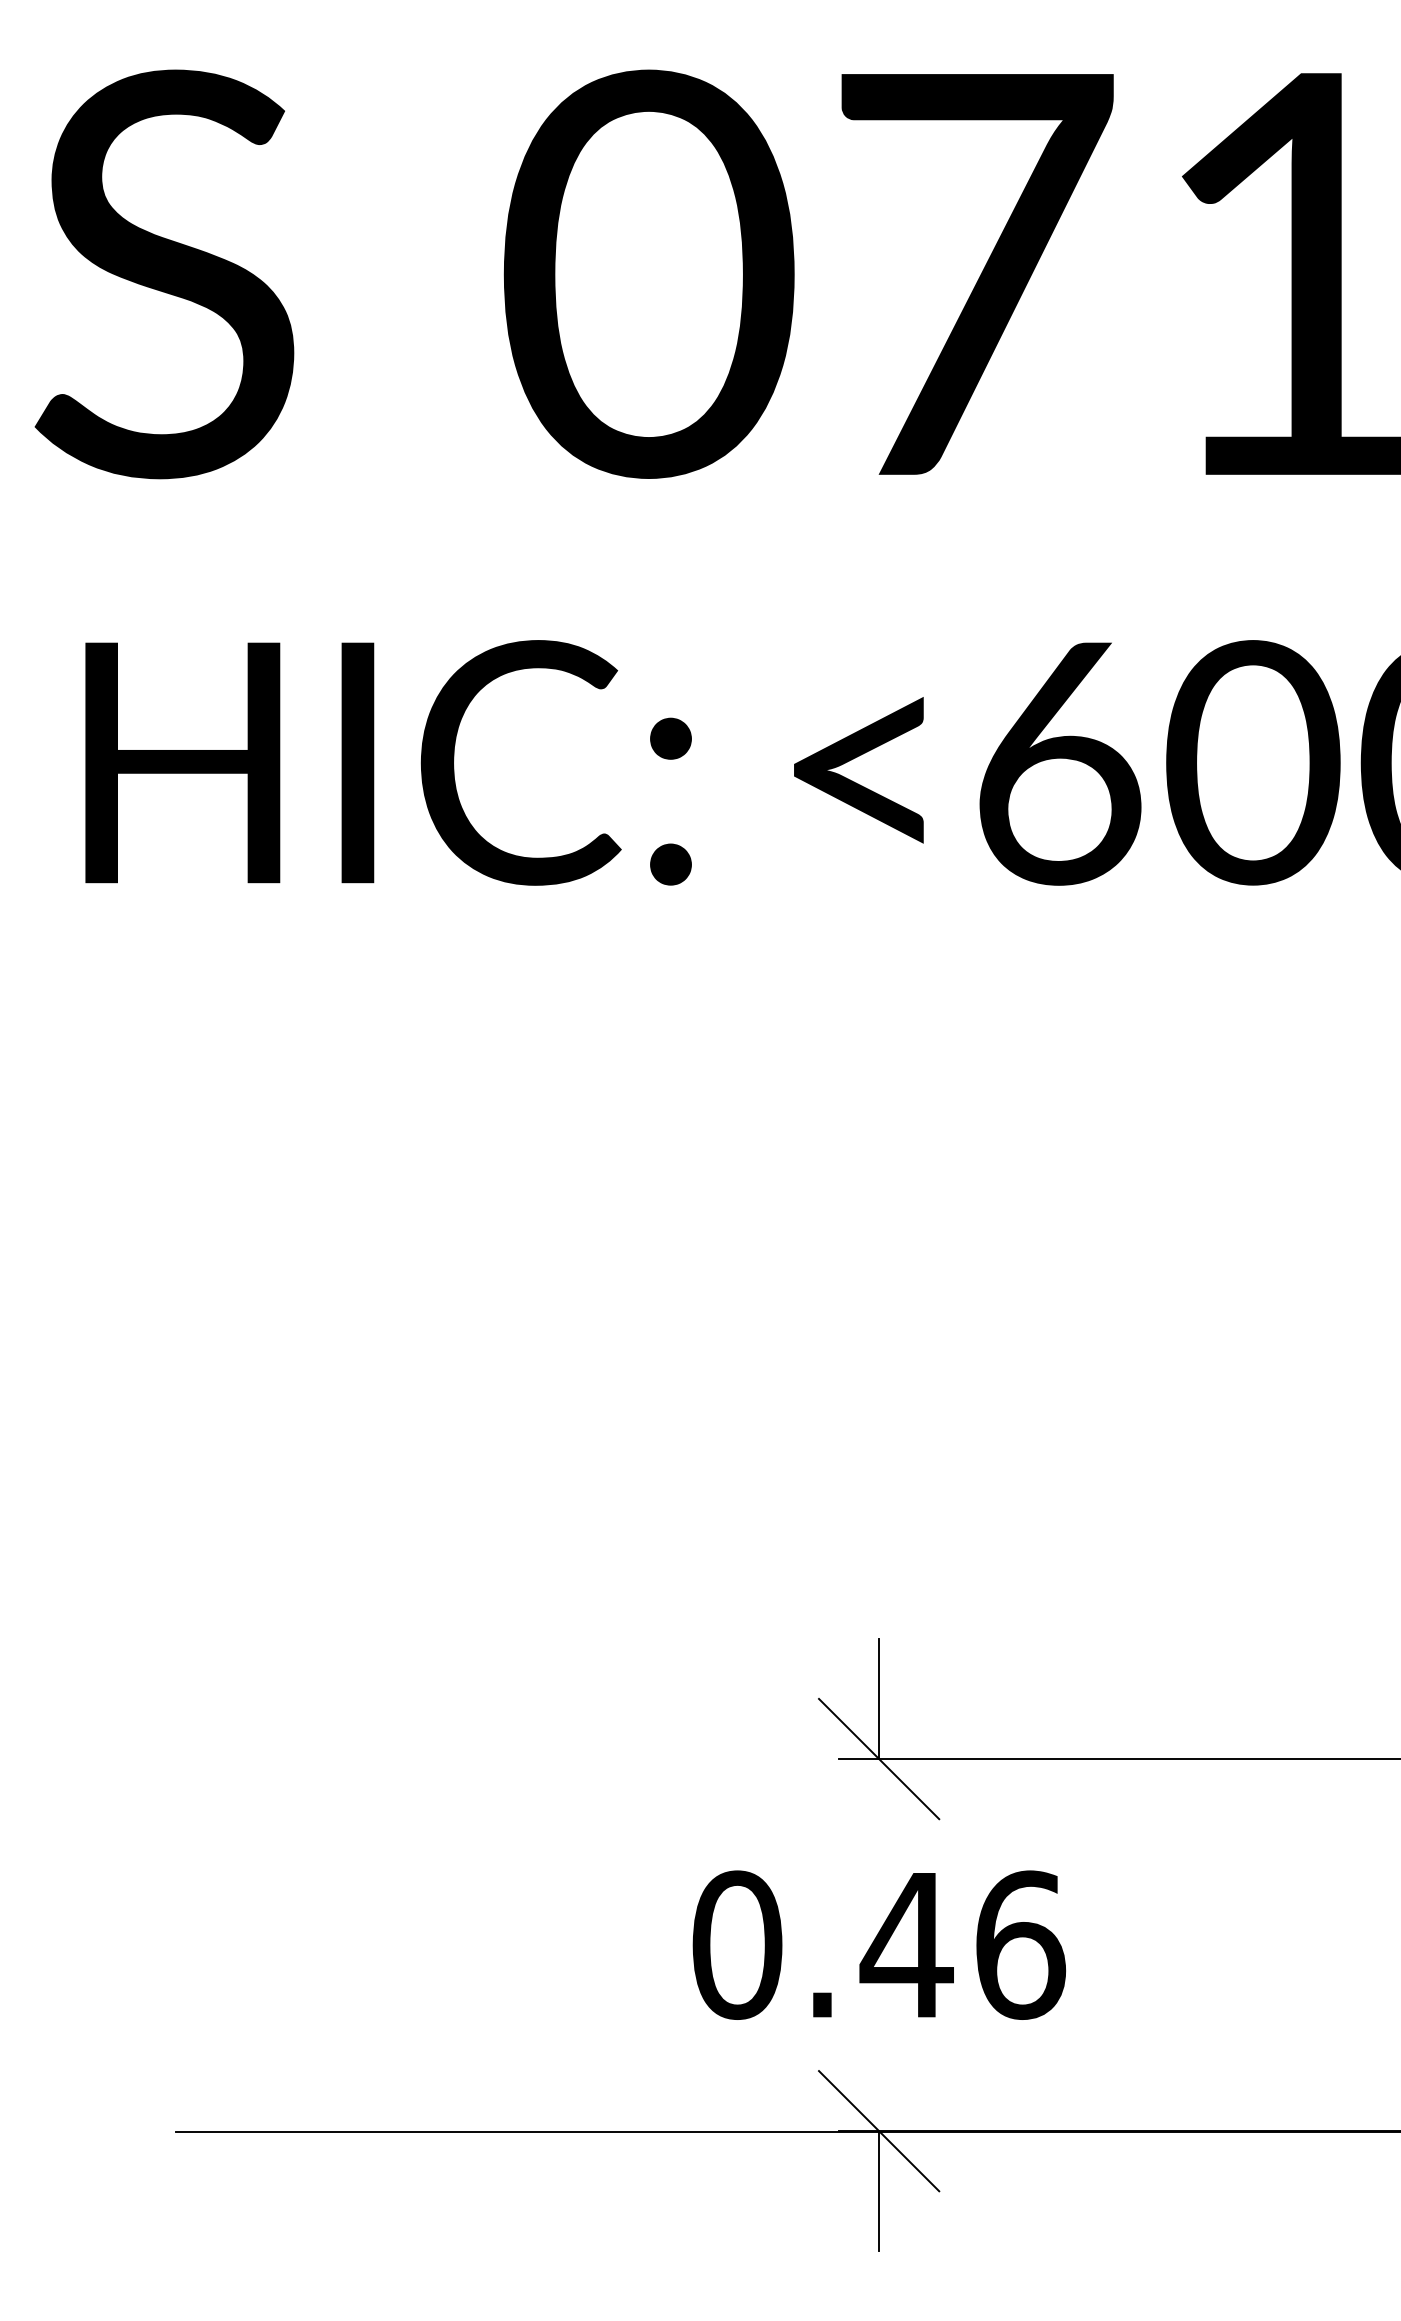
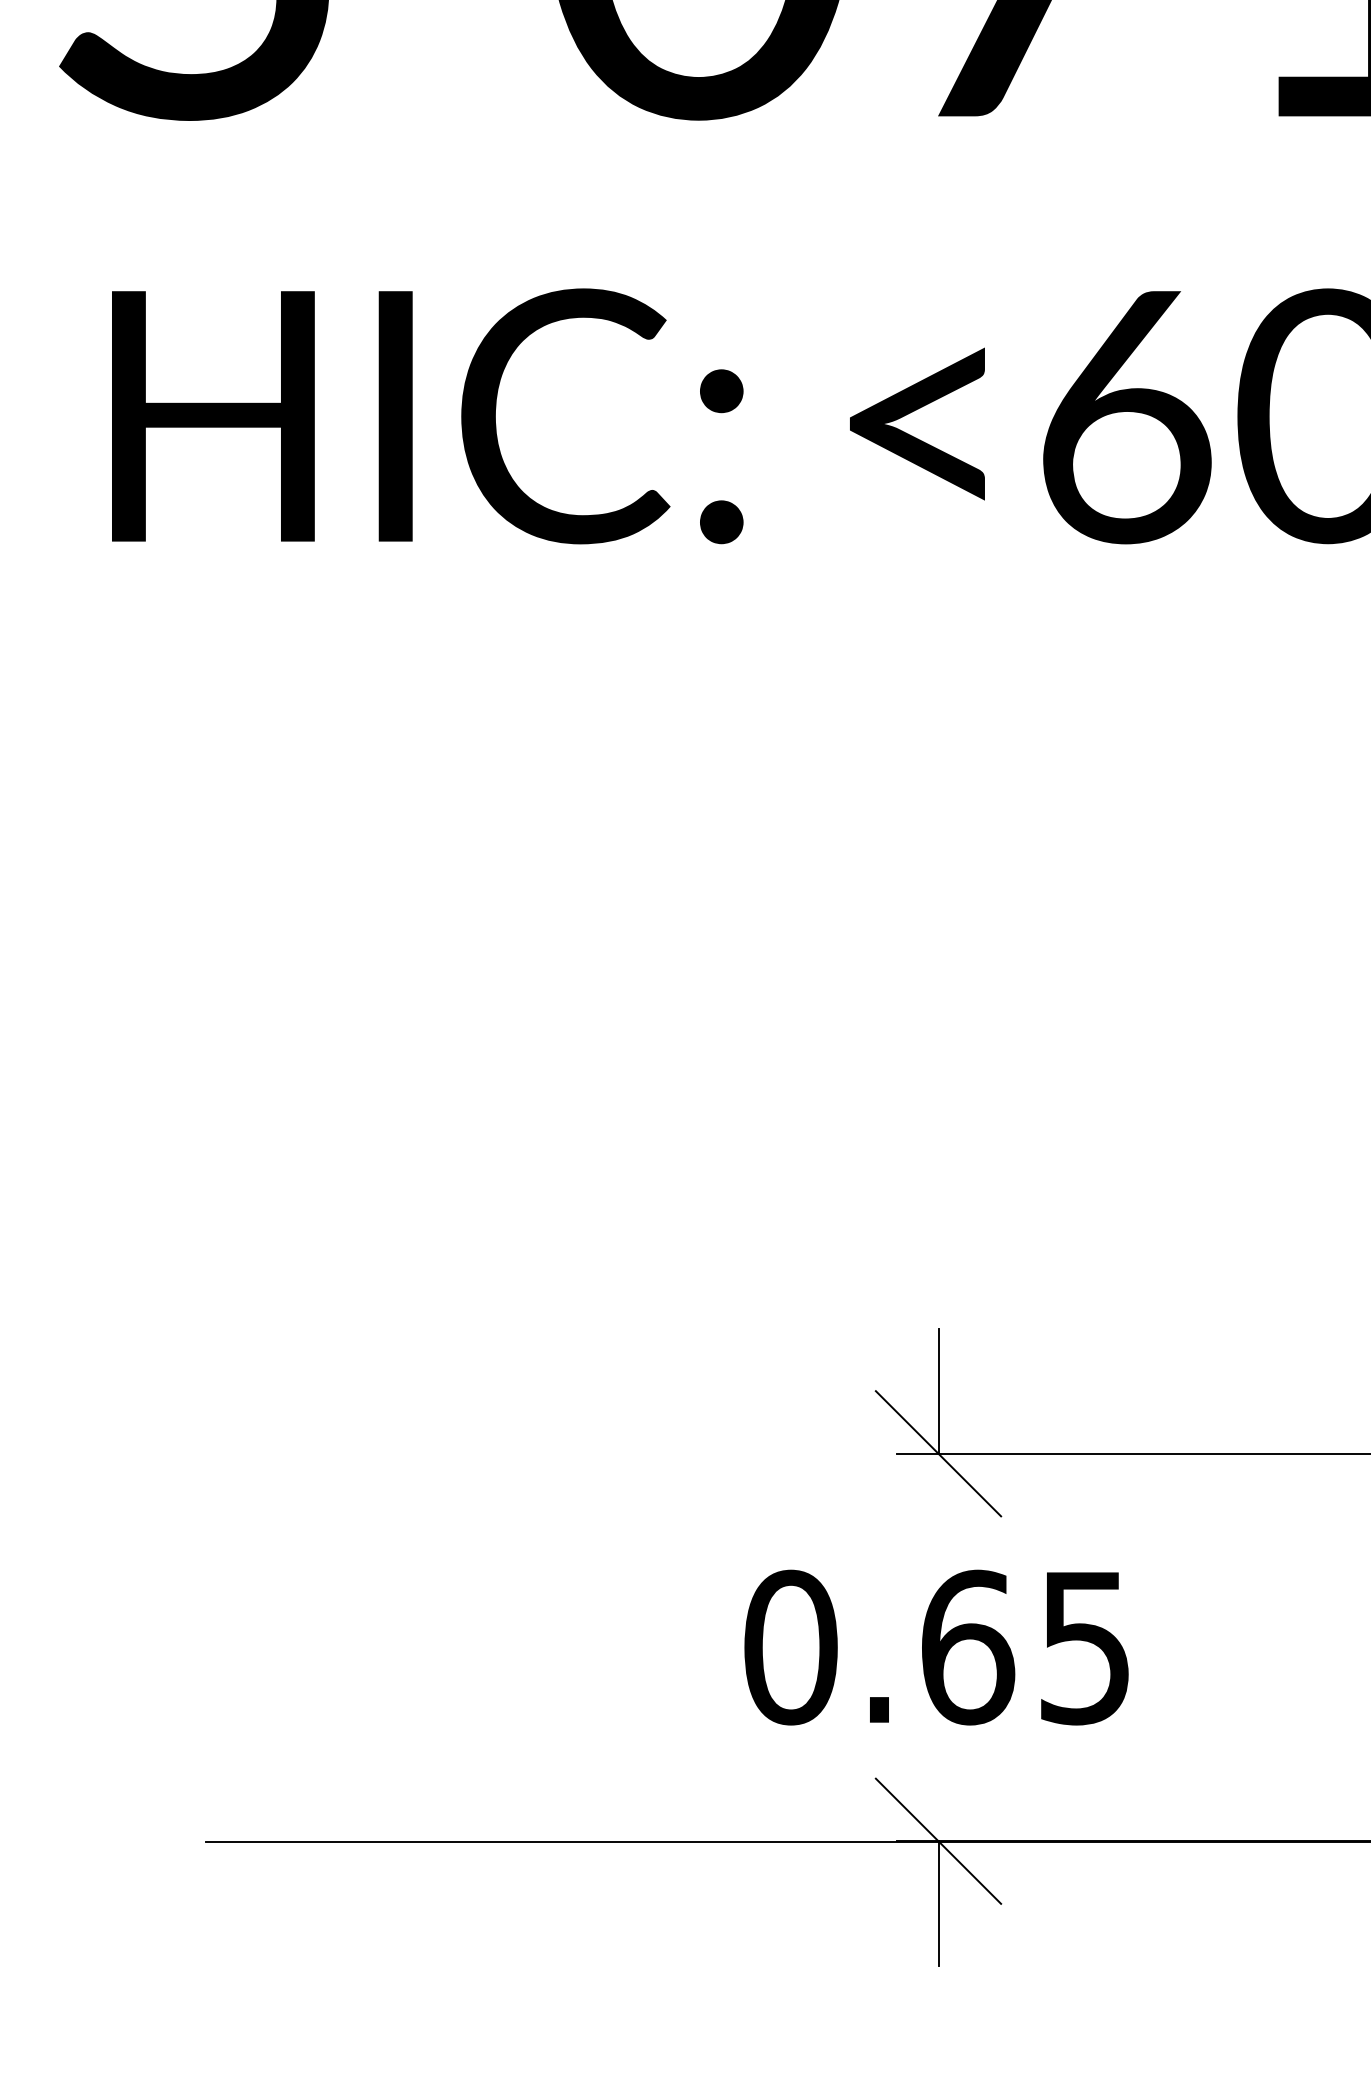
text: (962, 1944) -> (1025, 1646), 0.46 -> 0.65

